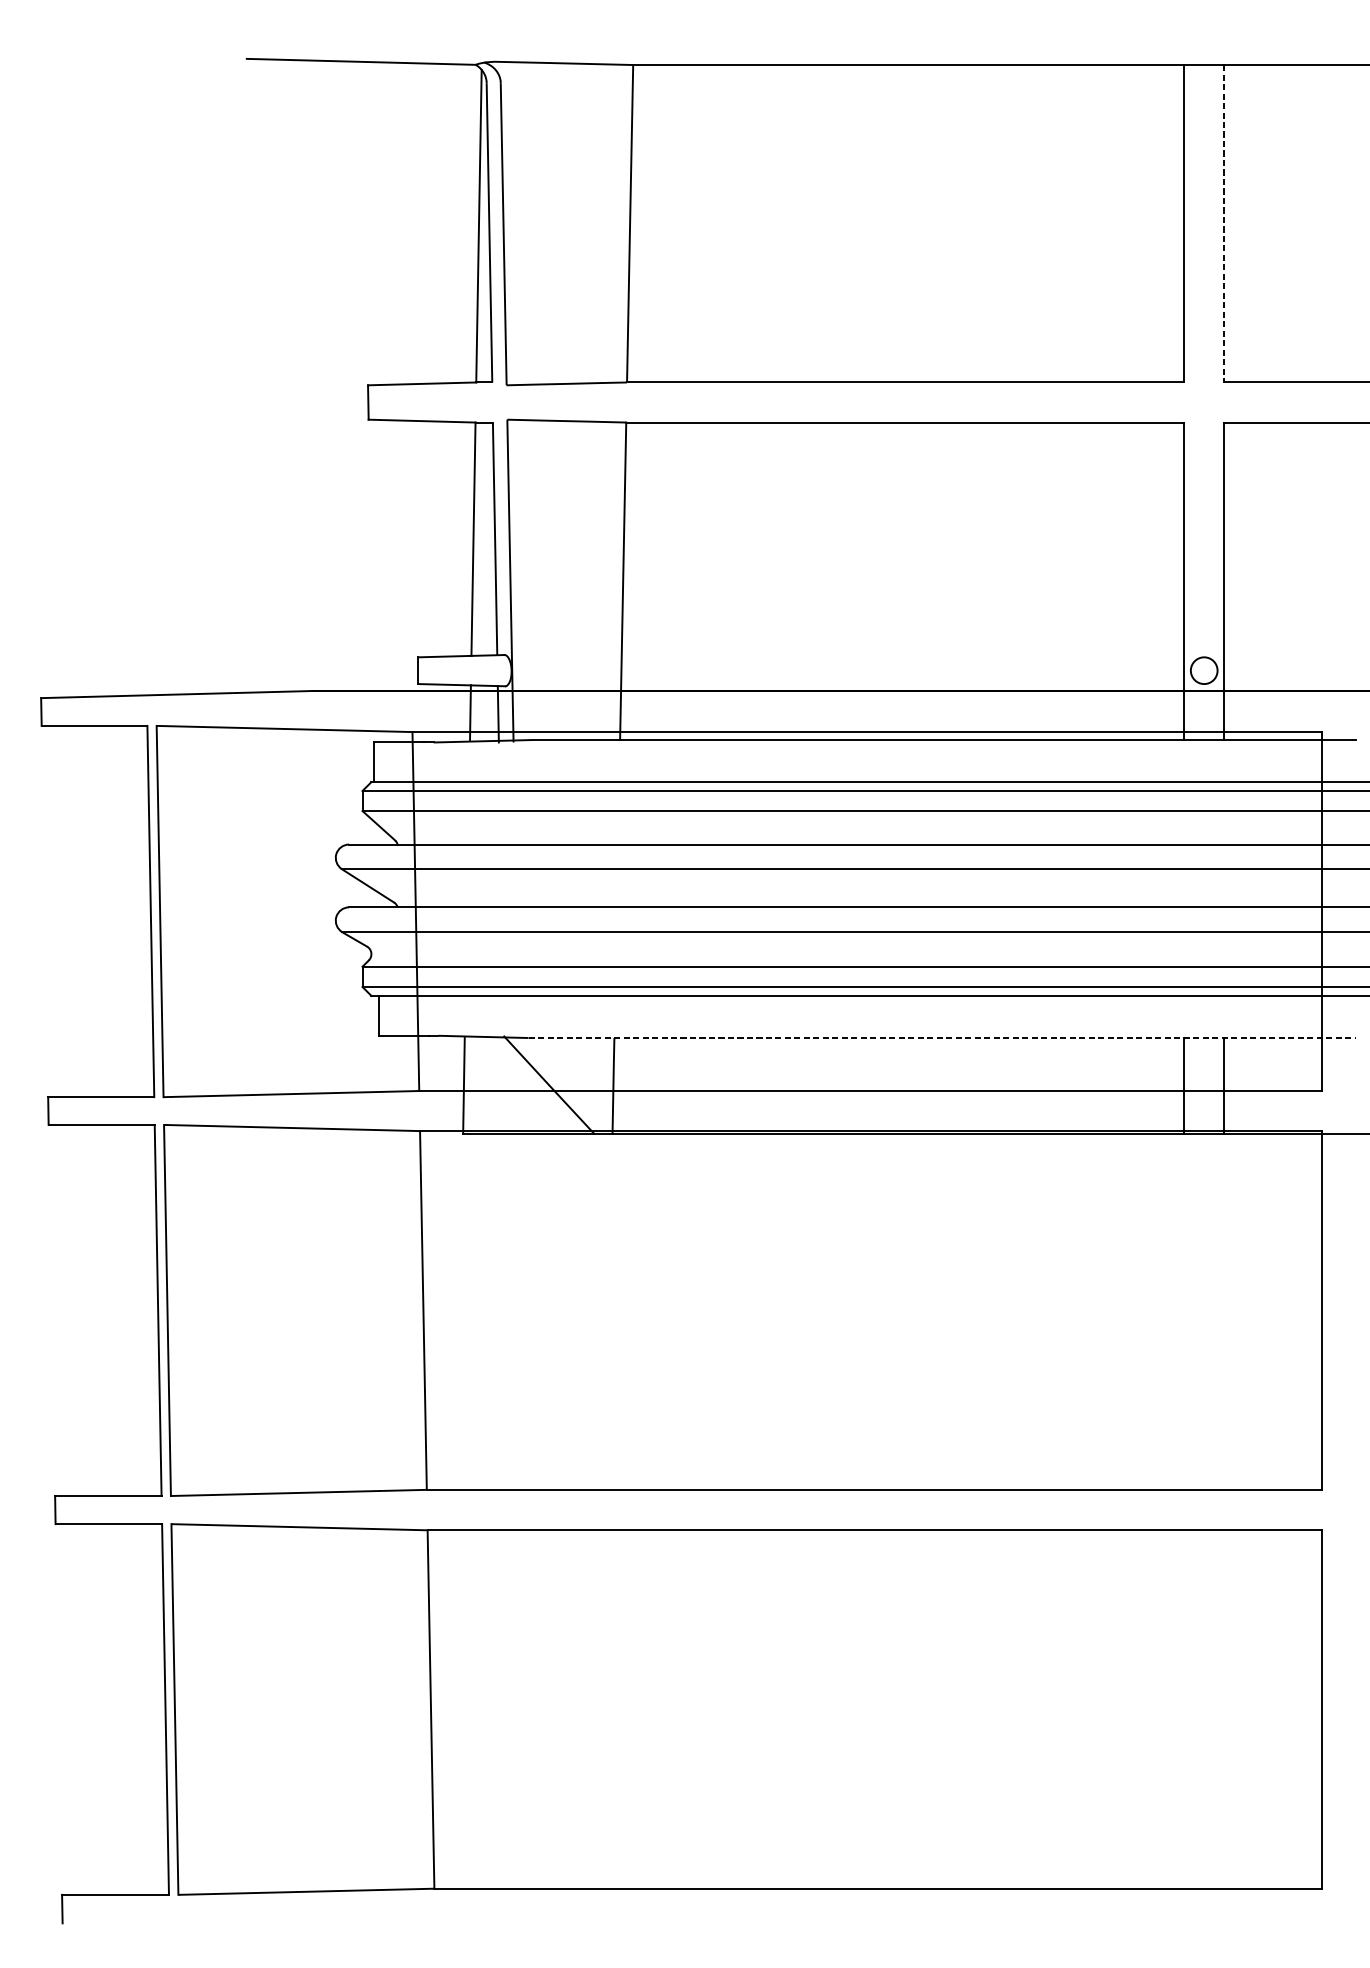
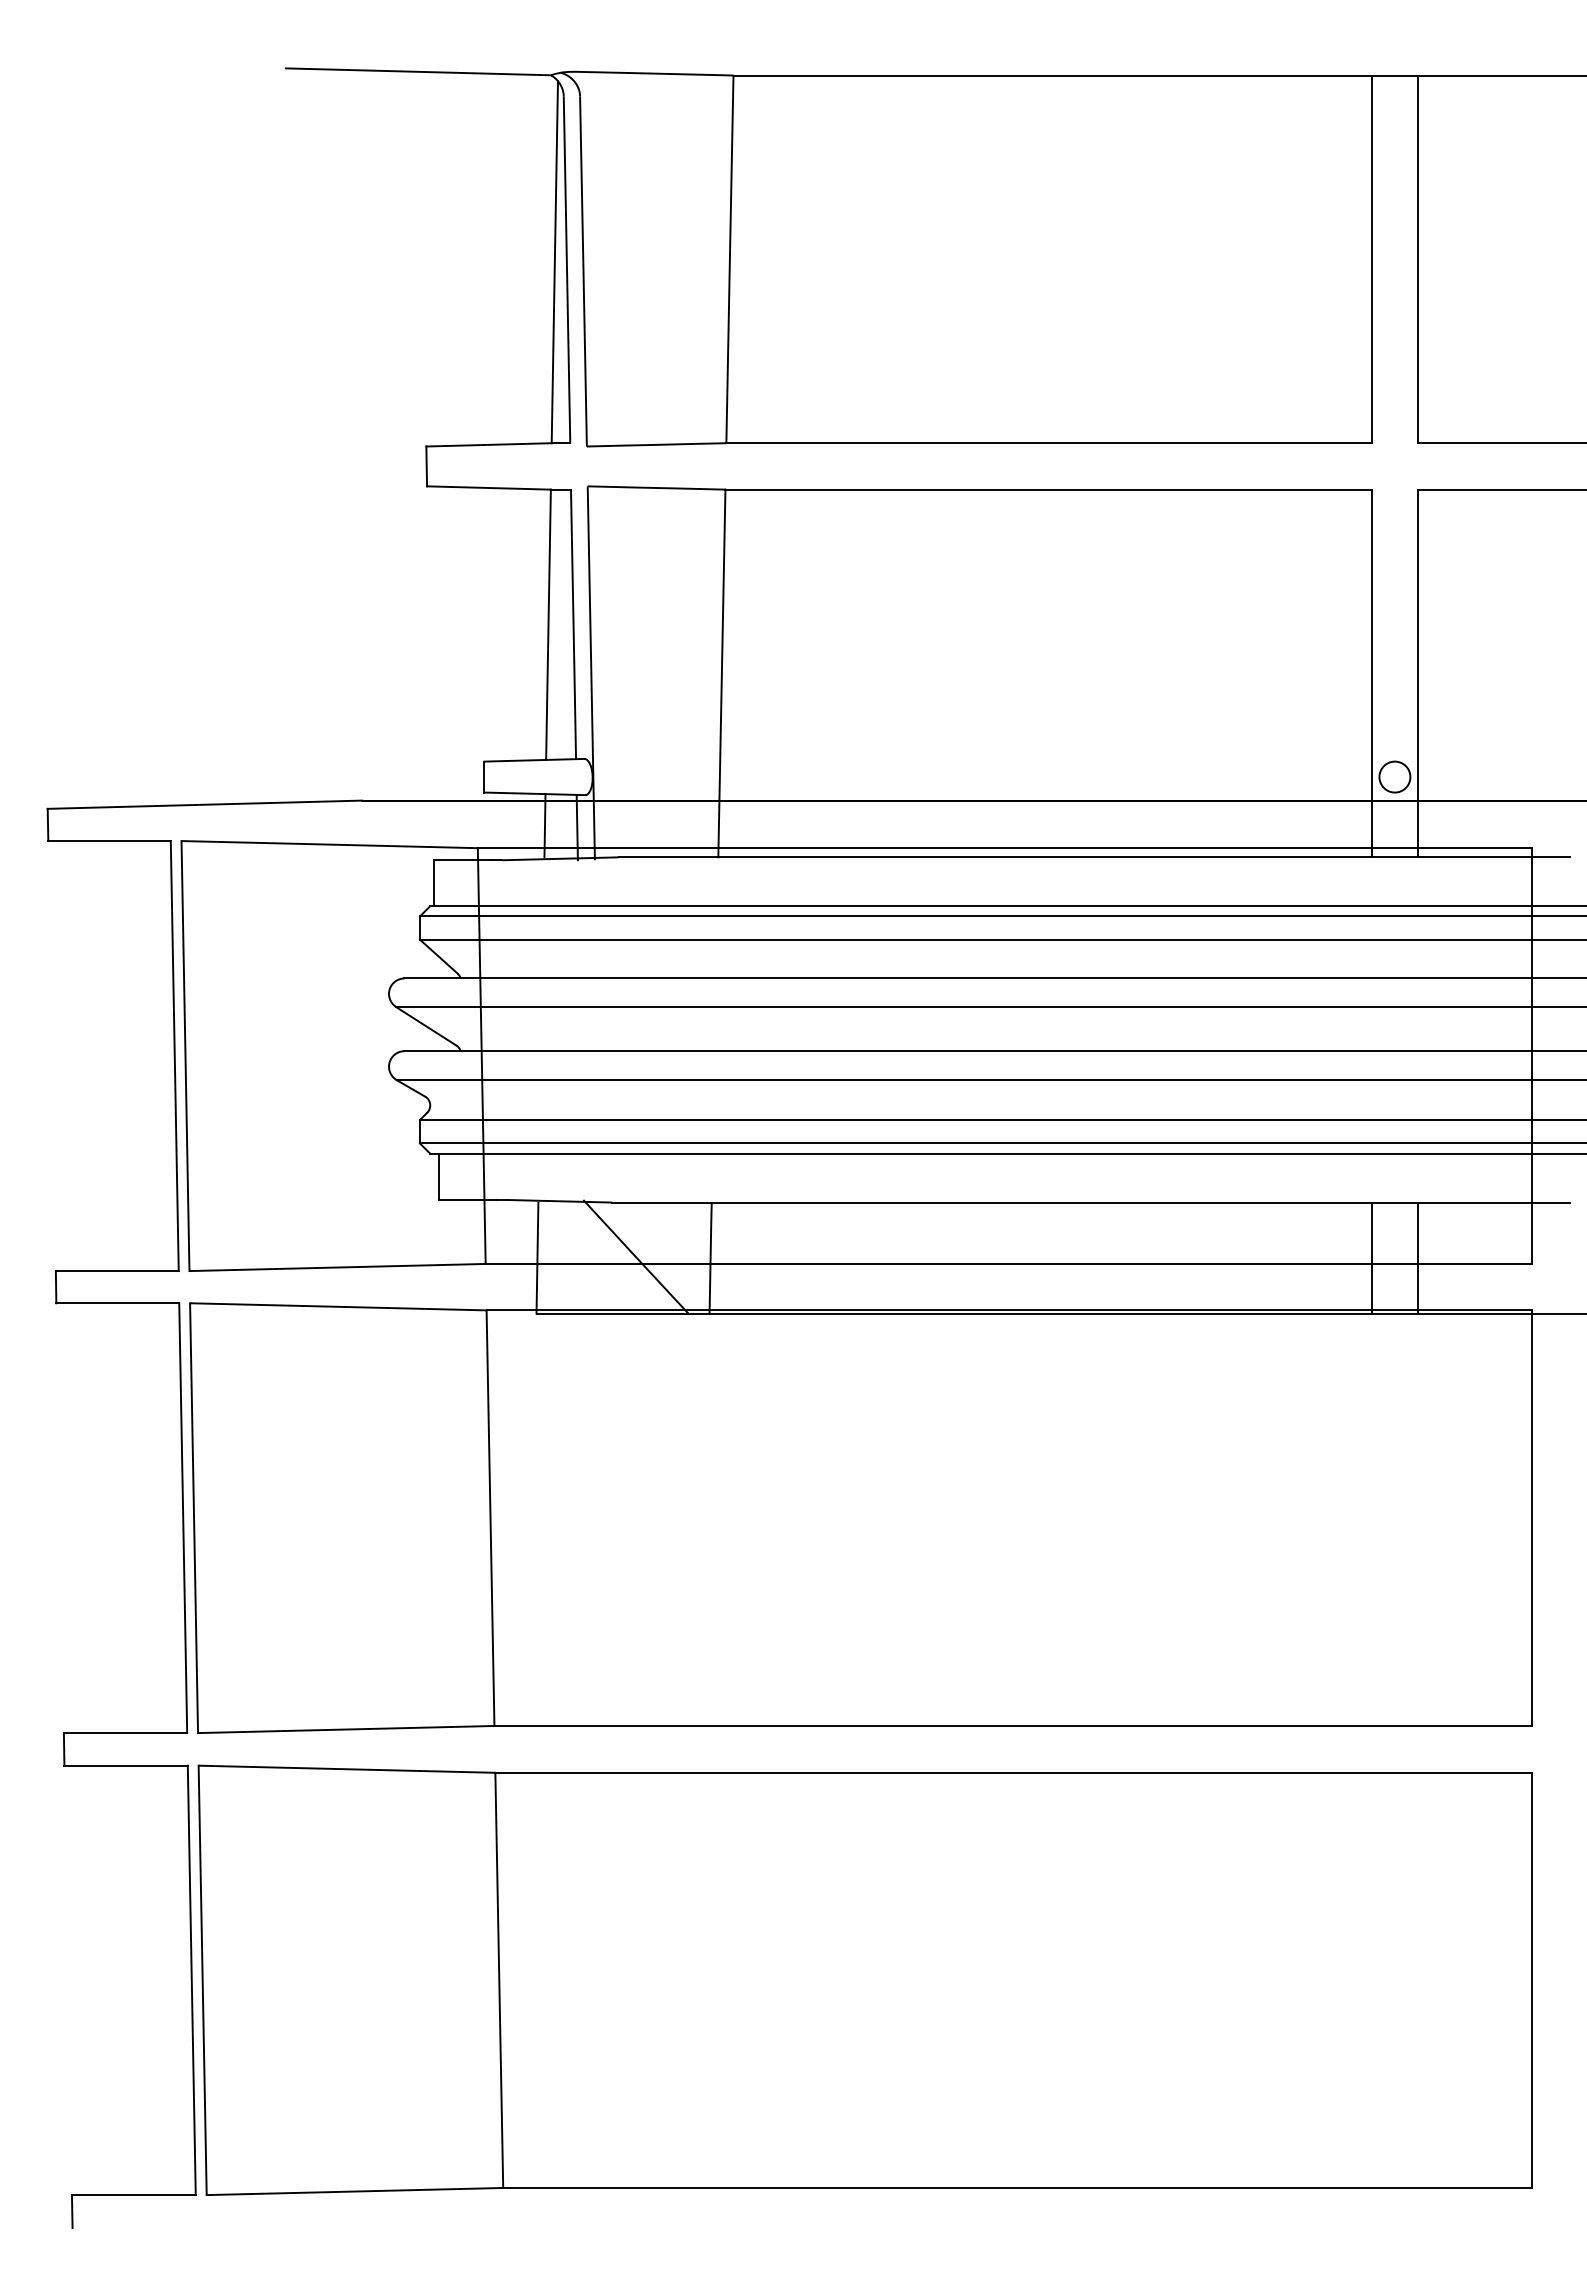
line: (1224, 223) -> (1418, 259), dashed -> solid
line: (942, 1037) -> (1091, 1202), dashed -> solid

